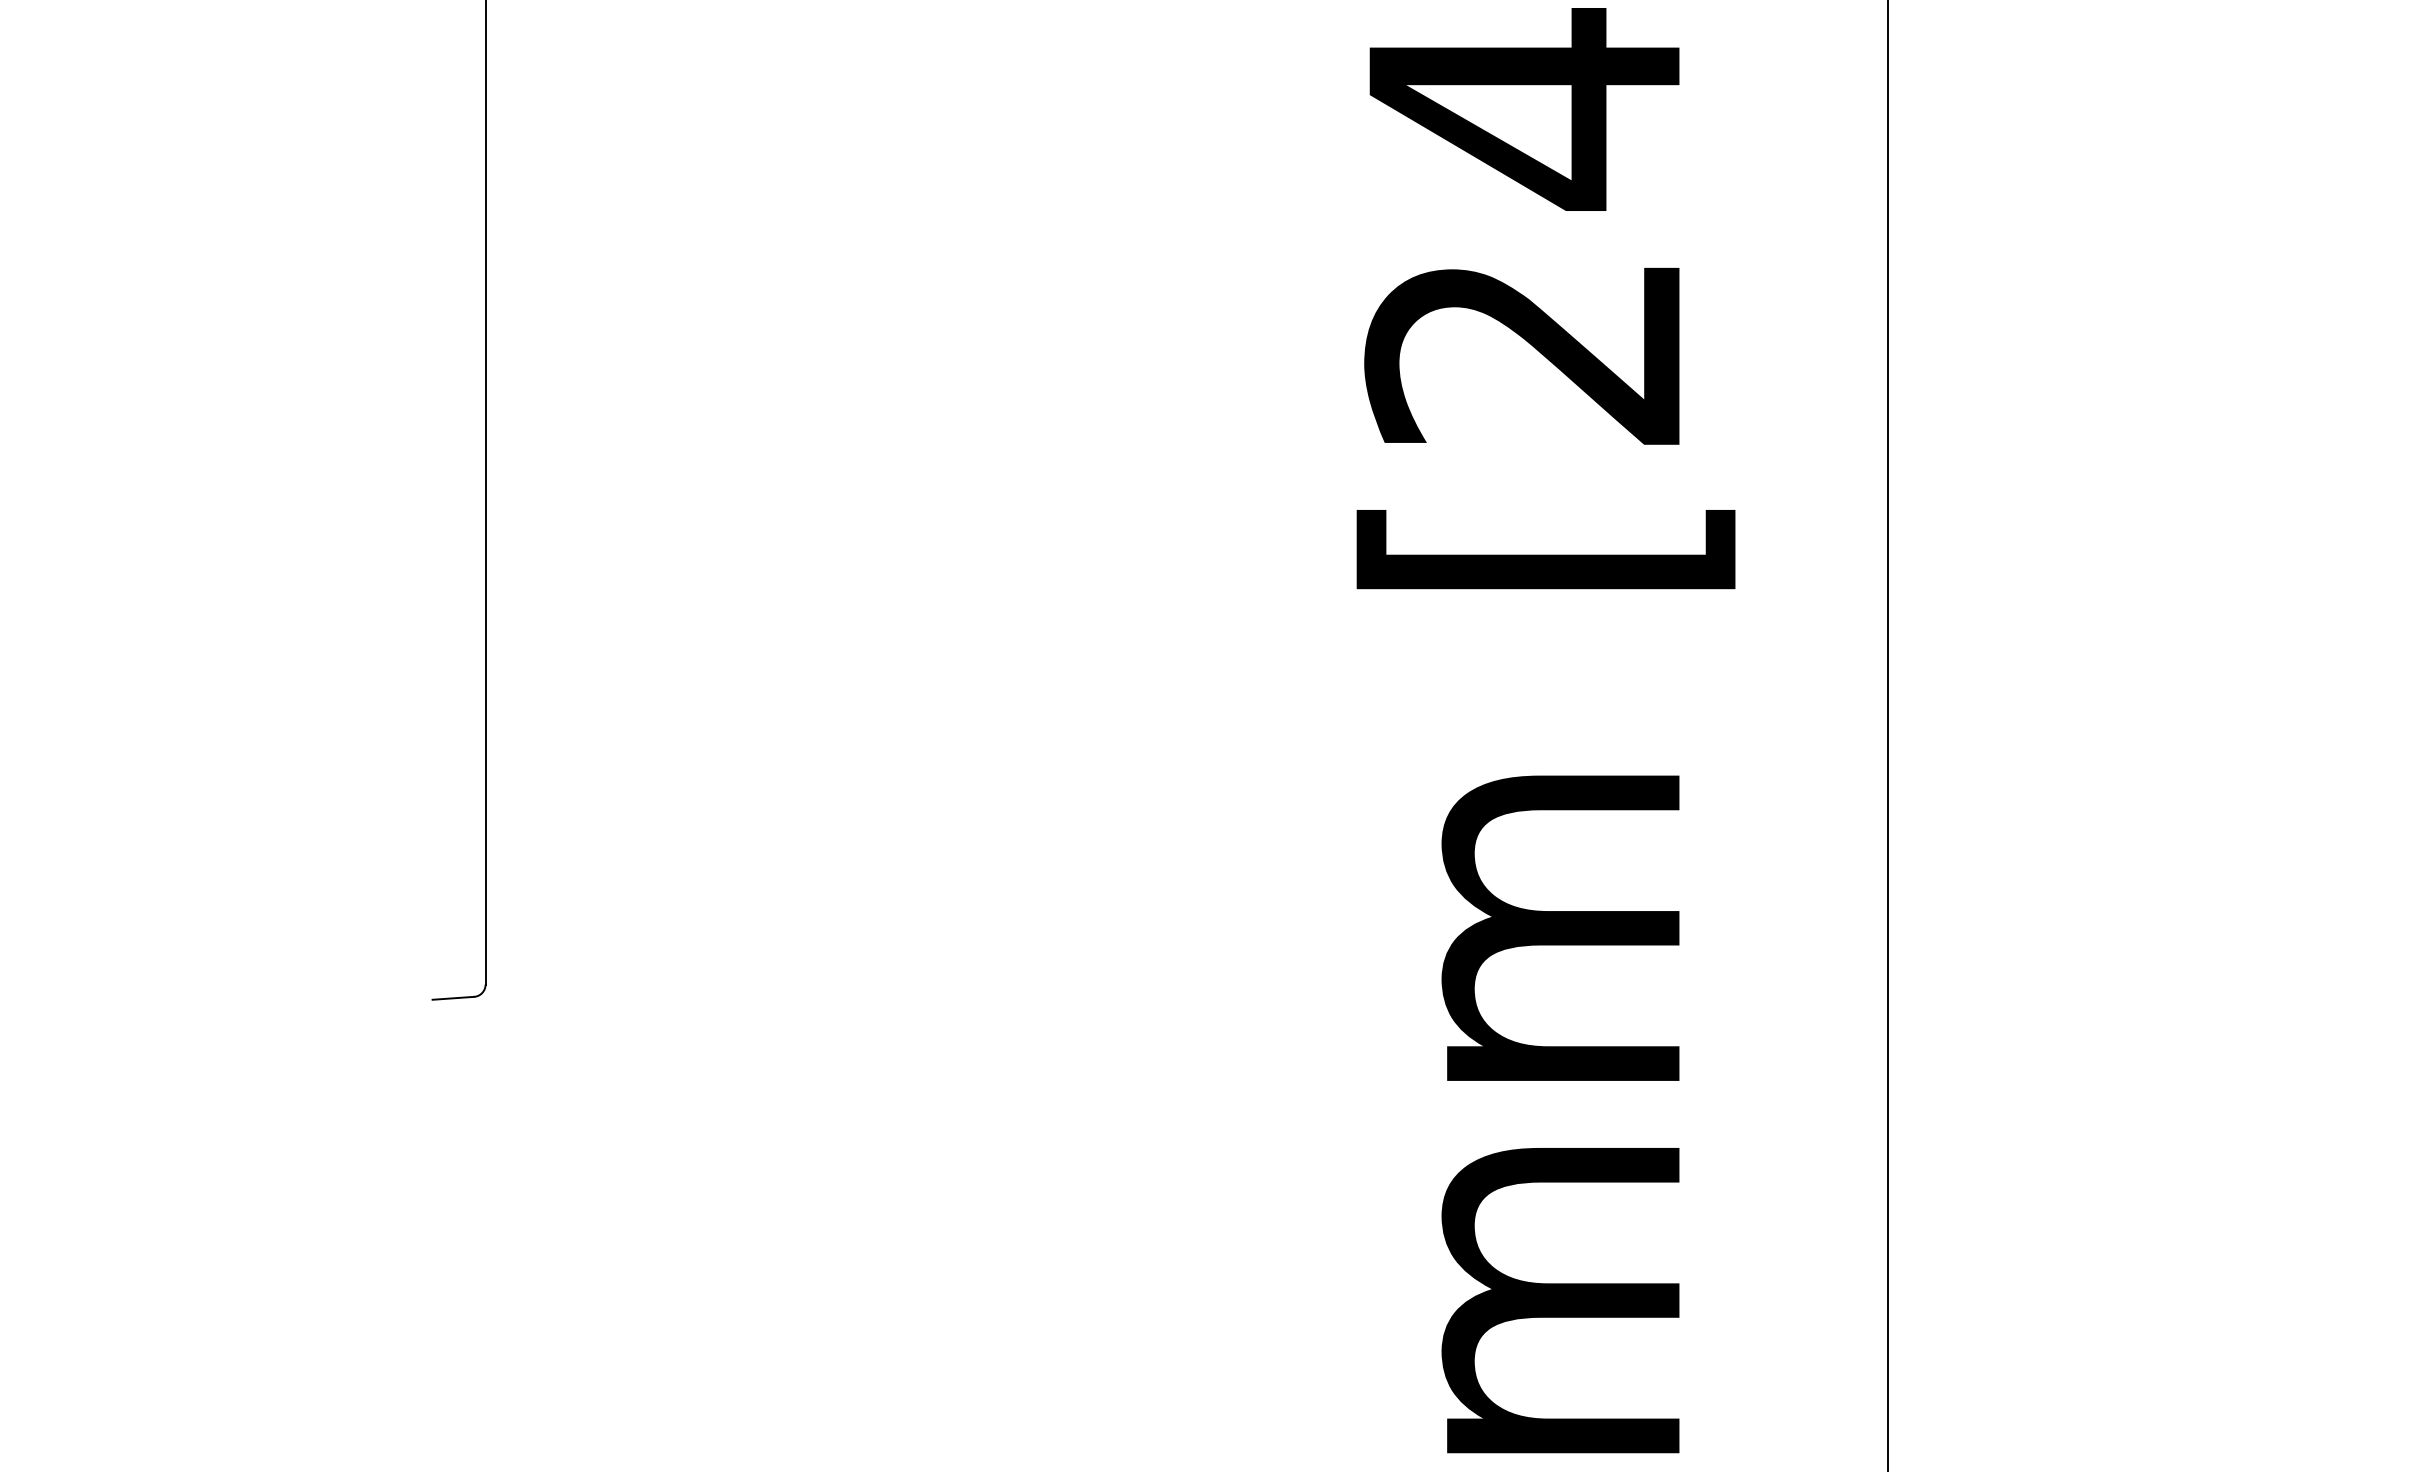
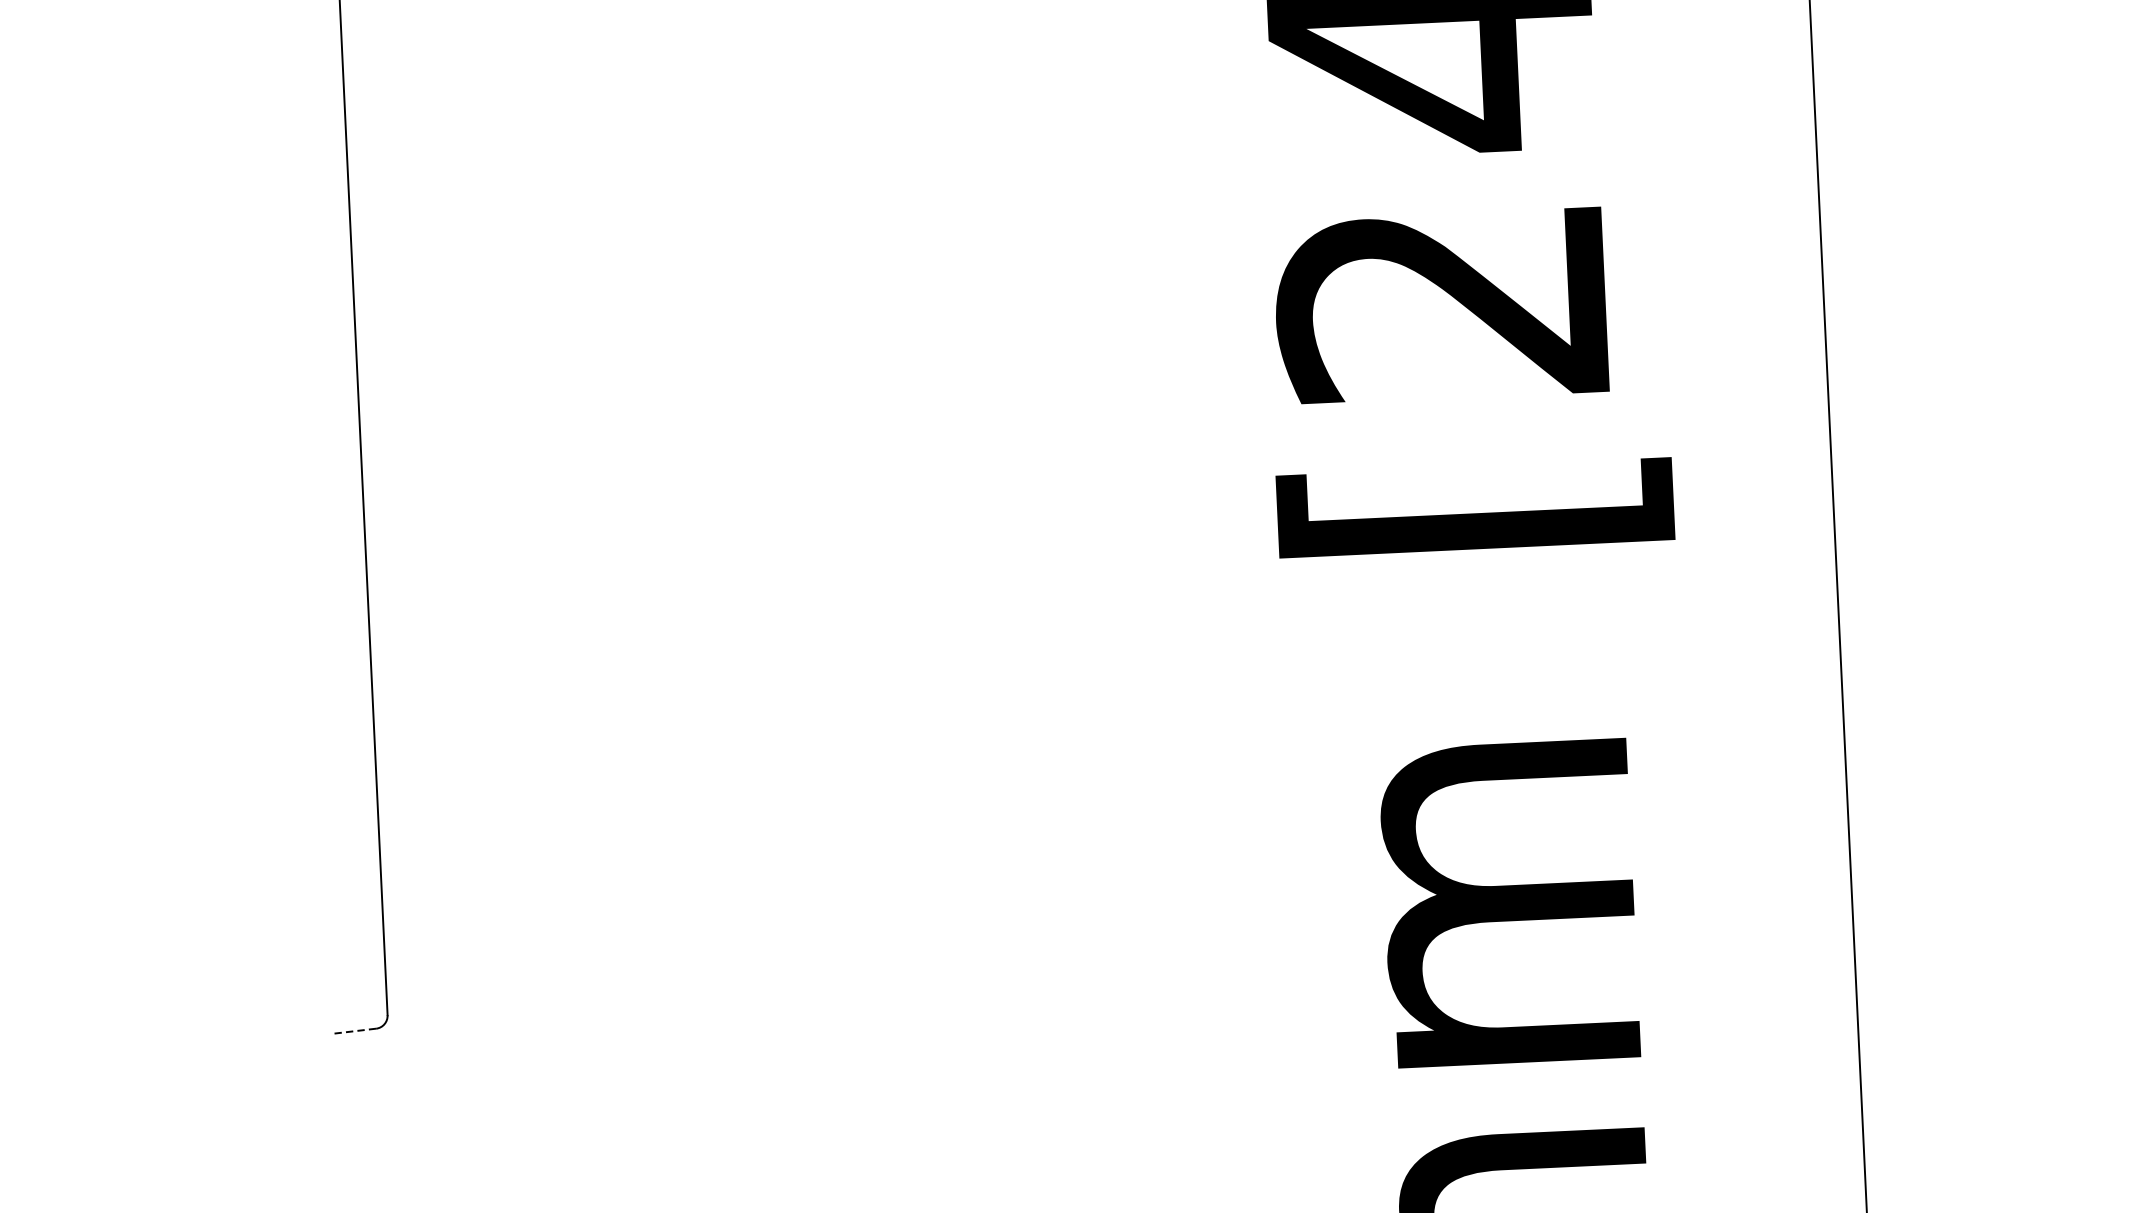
line: (453, 998) -> (354, 1031), solid -> dashed

